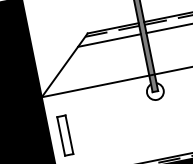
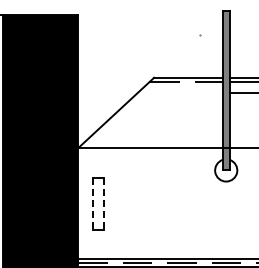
line: (109, 40) -> (180, 92), removed
line: (69, 134) -> (104, 203), solid -> dashed
line: (61, 136) -> (93, 203), solid -> dashed

